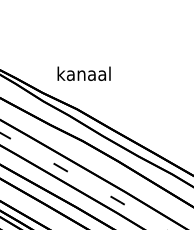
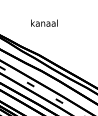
text: (84, 72) -> (44, 22), moved

